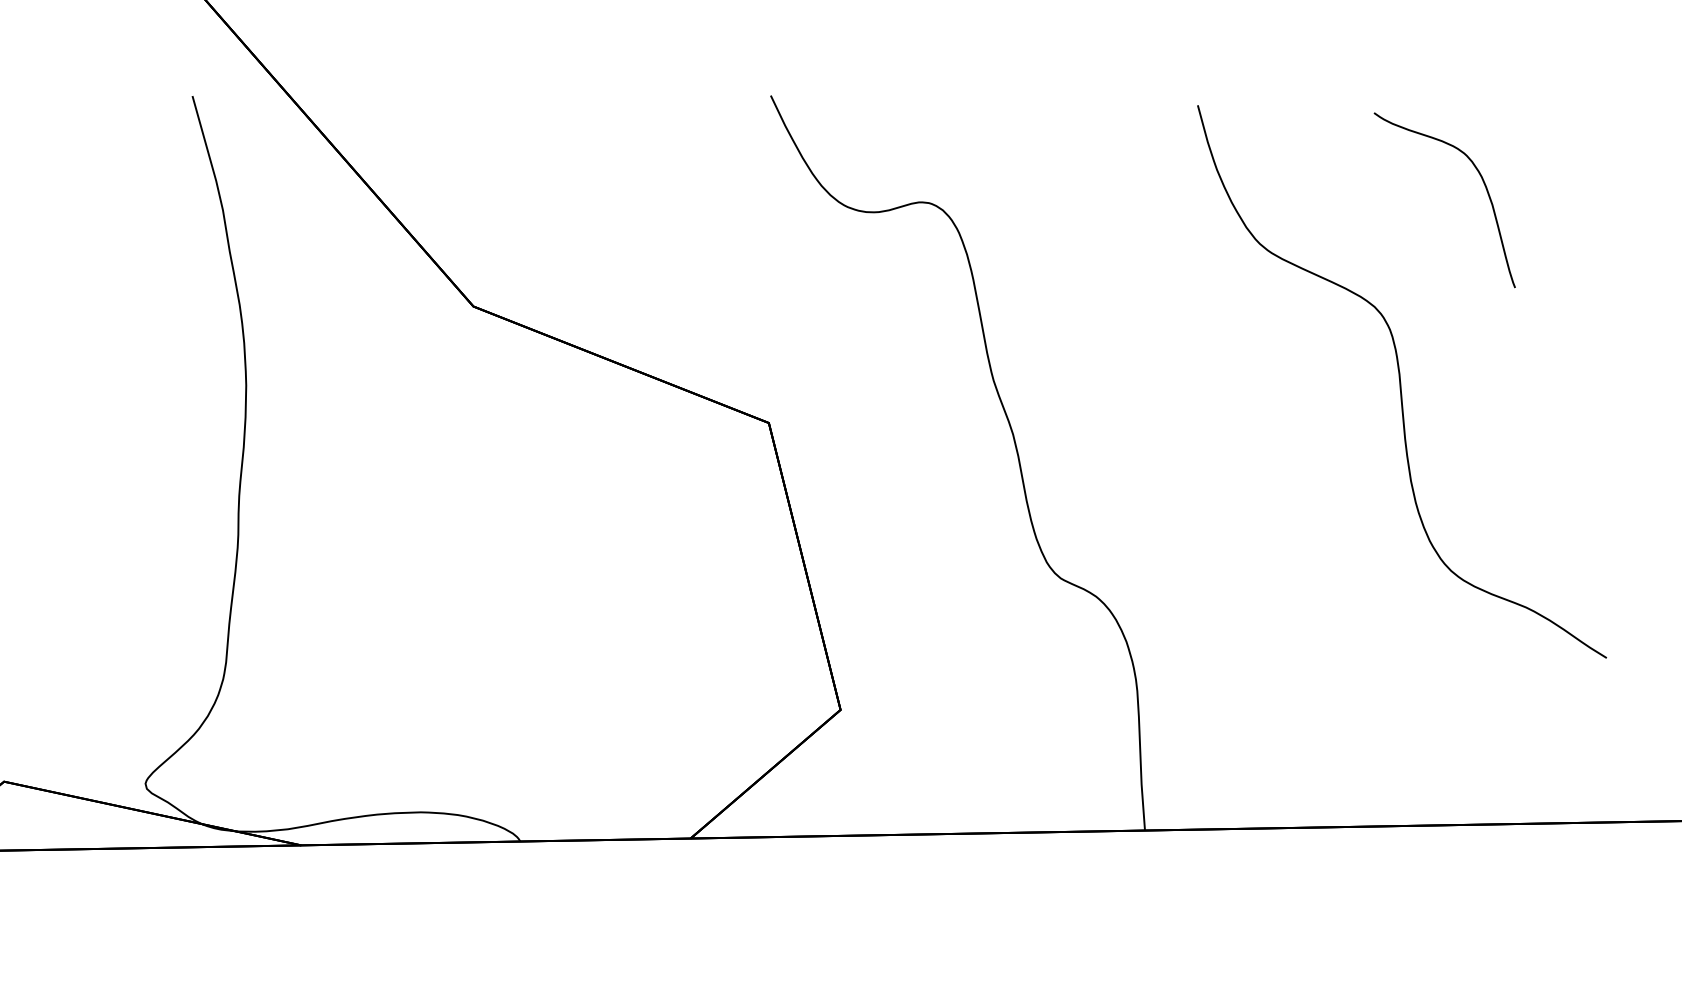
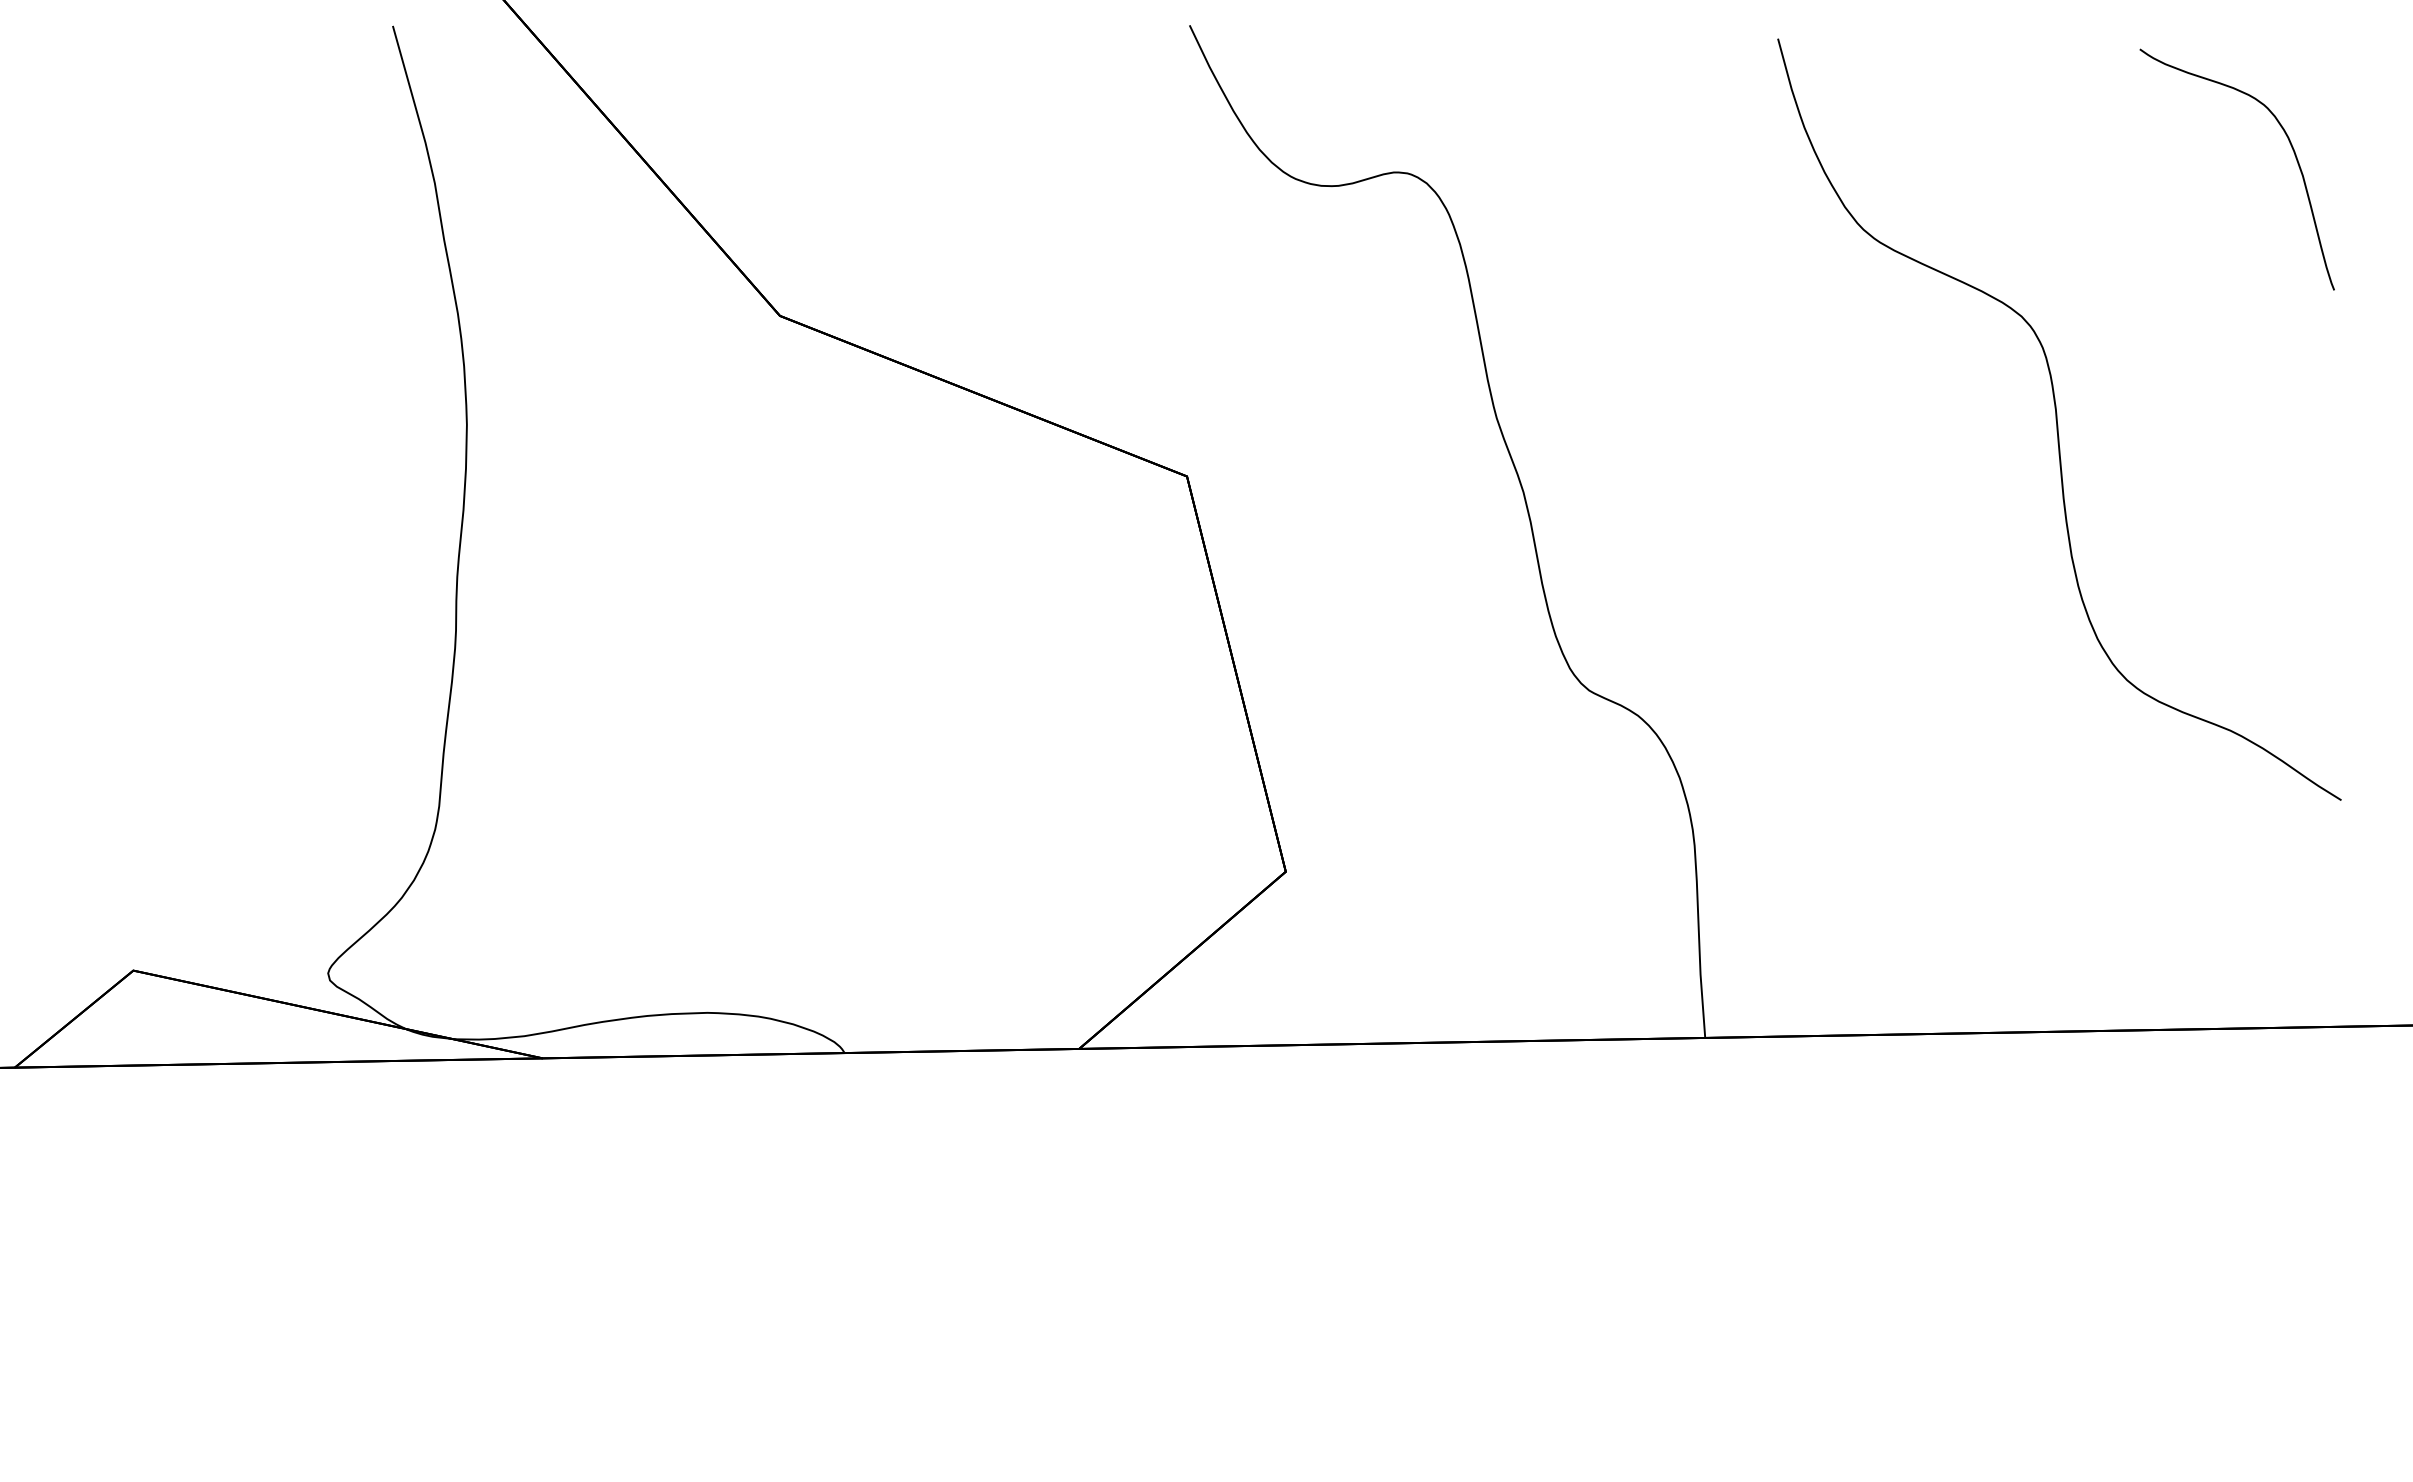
curve: (1482, 181) -> (2289, 143), moved

